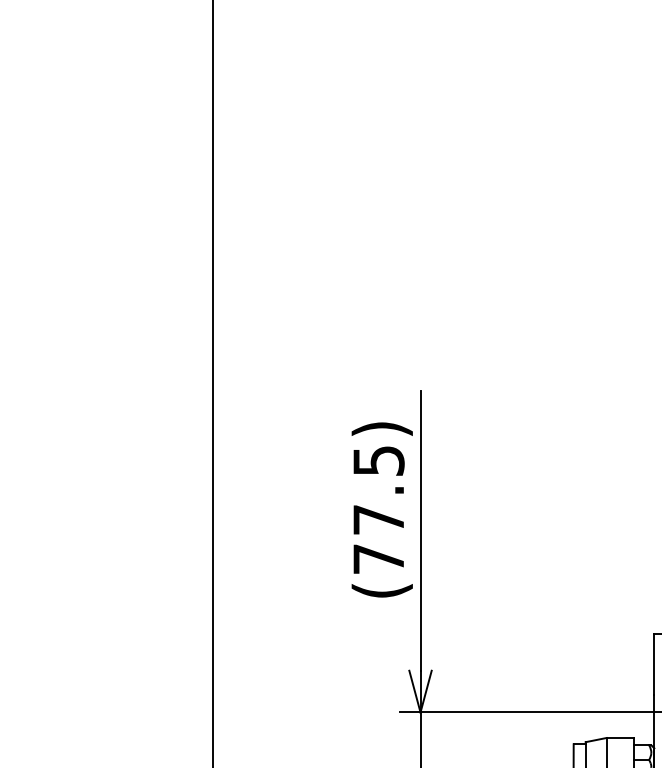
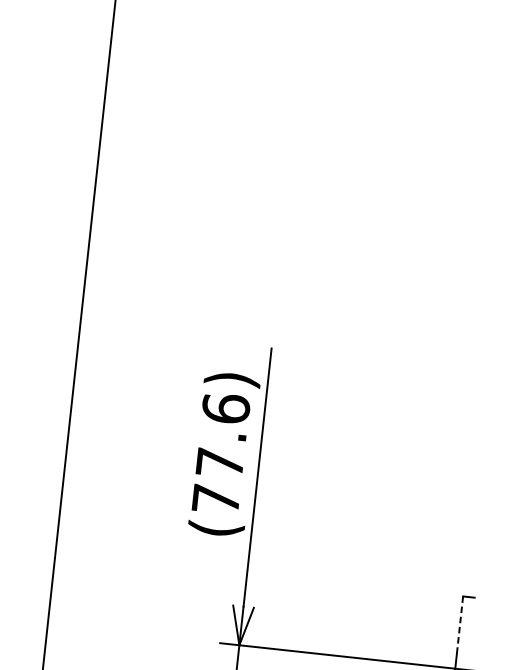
text: (378, 460) -> (225, 408), (77.5) -> (77.6)
line: (654, 664) -> (460, 624), solid -> dashed

